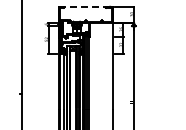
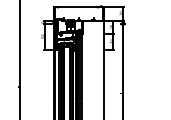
line: (85, 7) -> (78, 7), dashed -> solid

